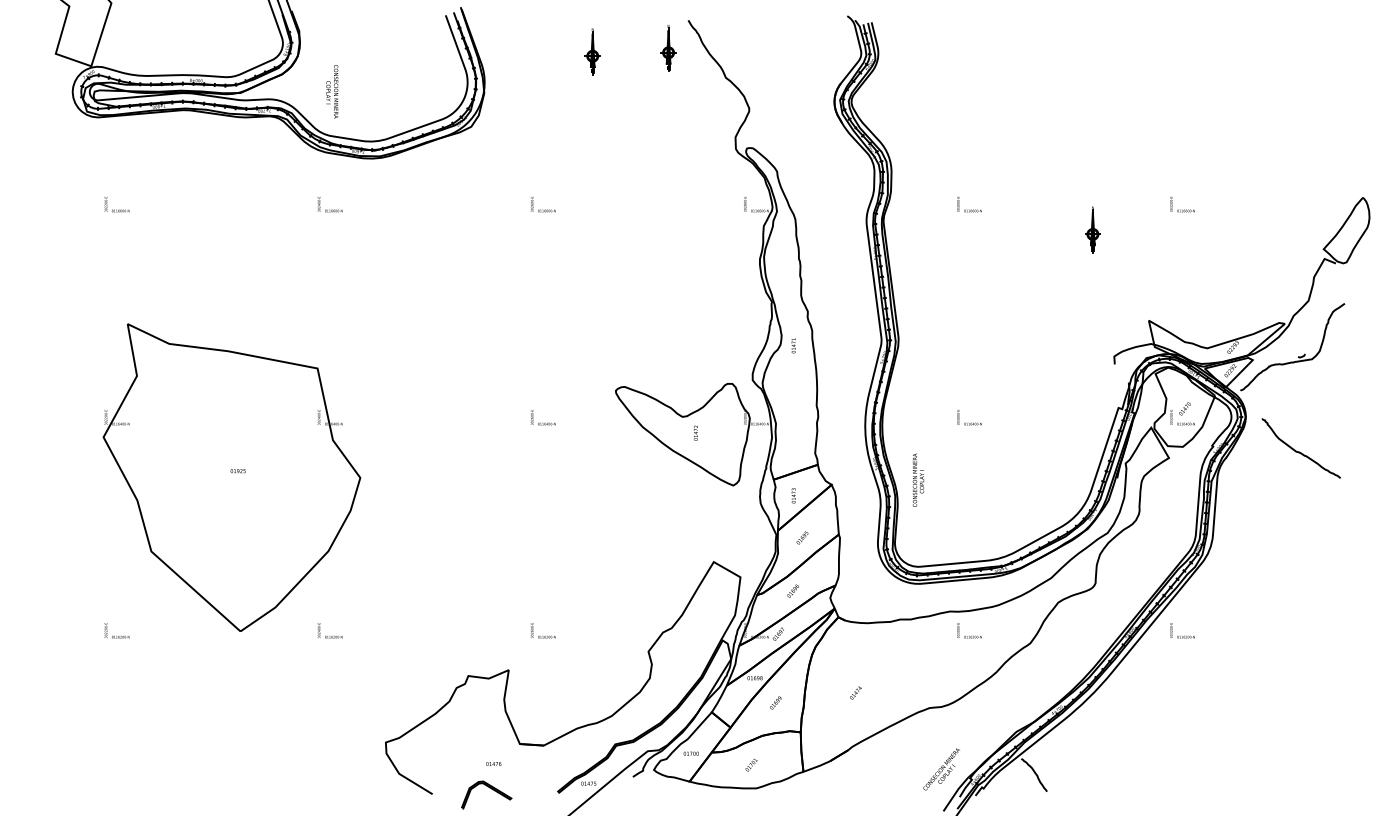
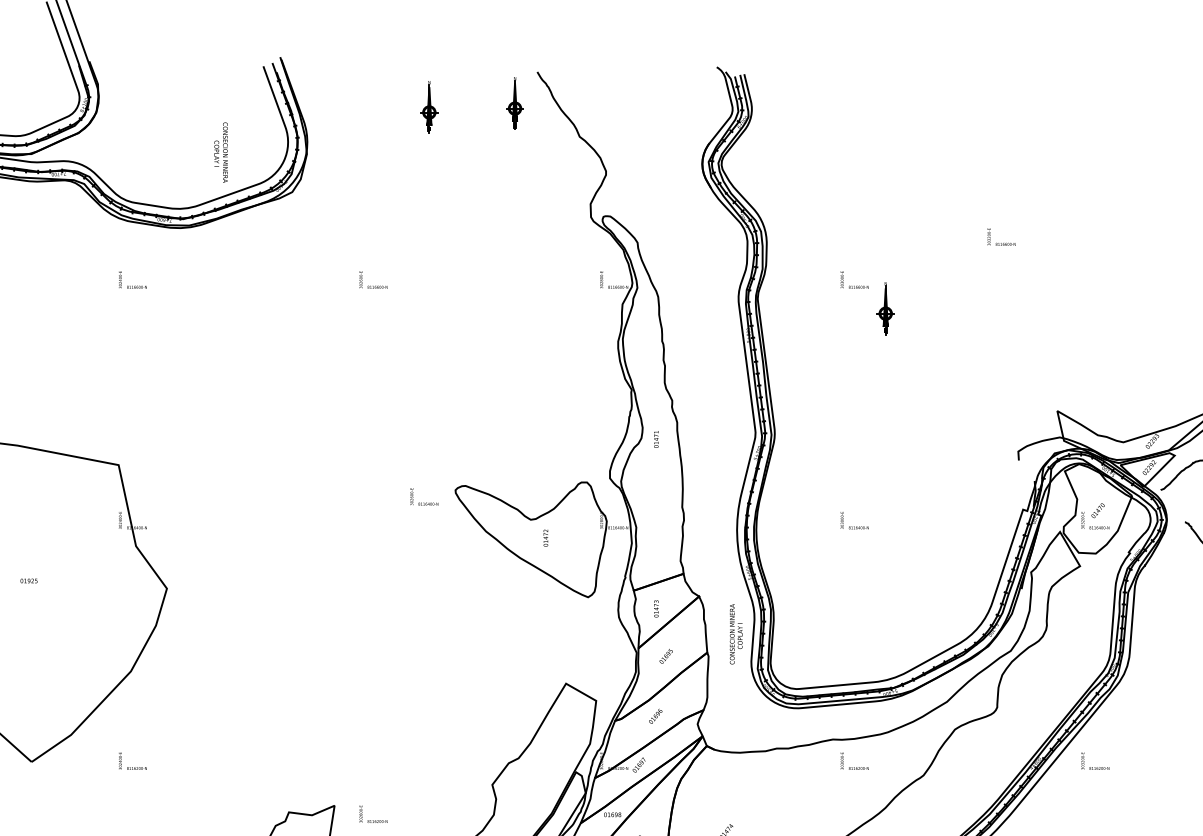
text: (332, 91) -> (221, 152), moved
text: (1182, 204) -> (1001, 237), moved
part: (1092, 229) -> (885, 308), moved
text: (542, 417) -> (423, 496), moved
text: (918, 479) -> (736, 633), moved
text: (542, 630) -> (372, 814), moved

